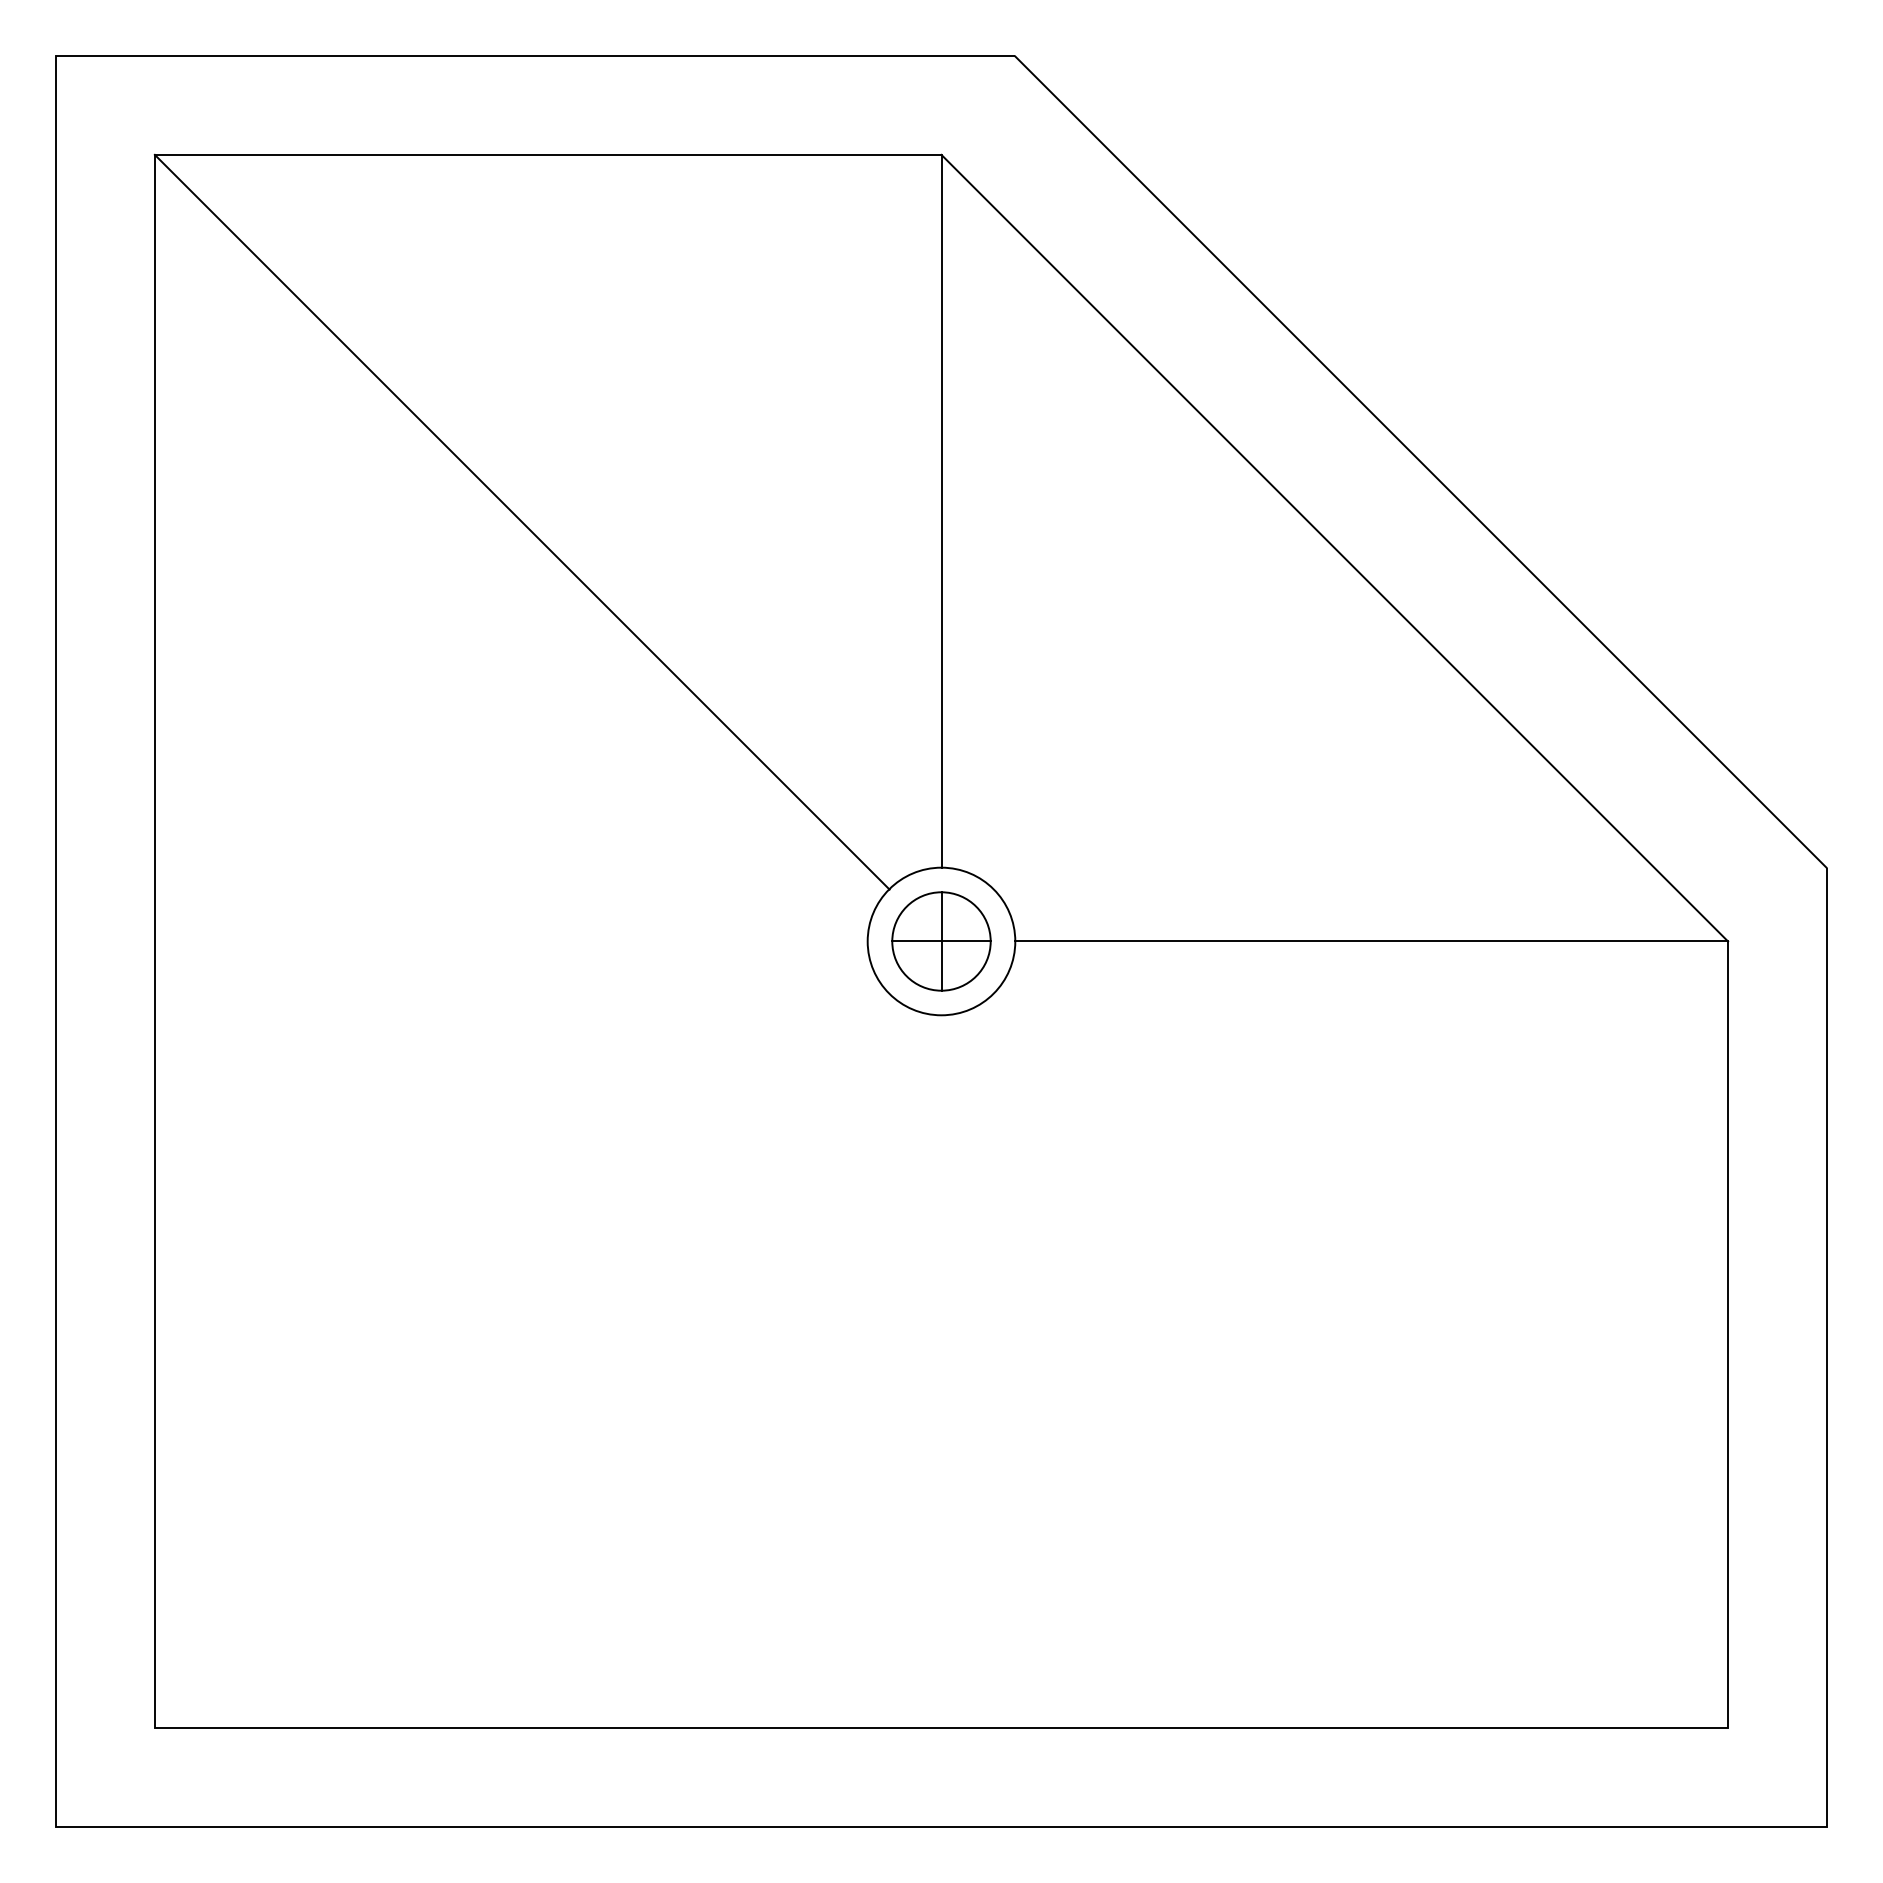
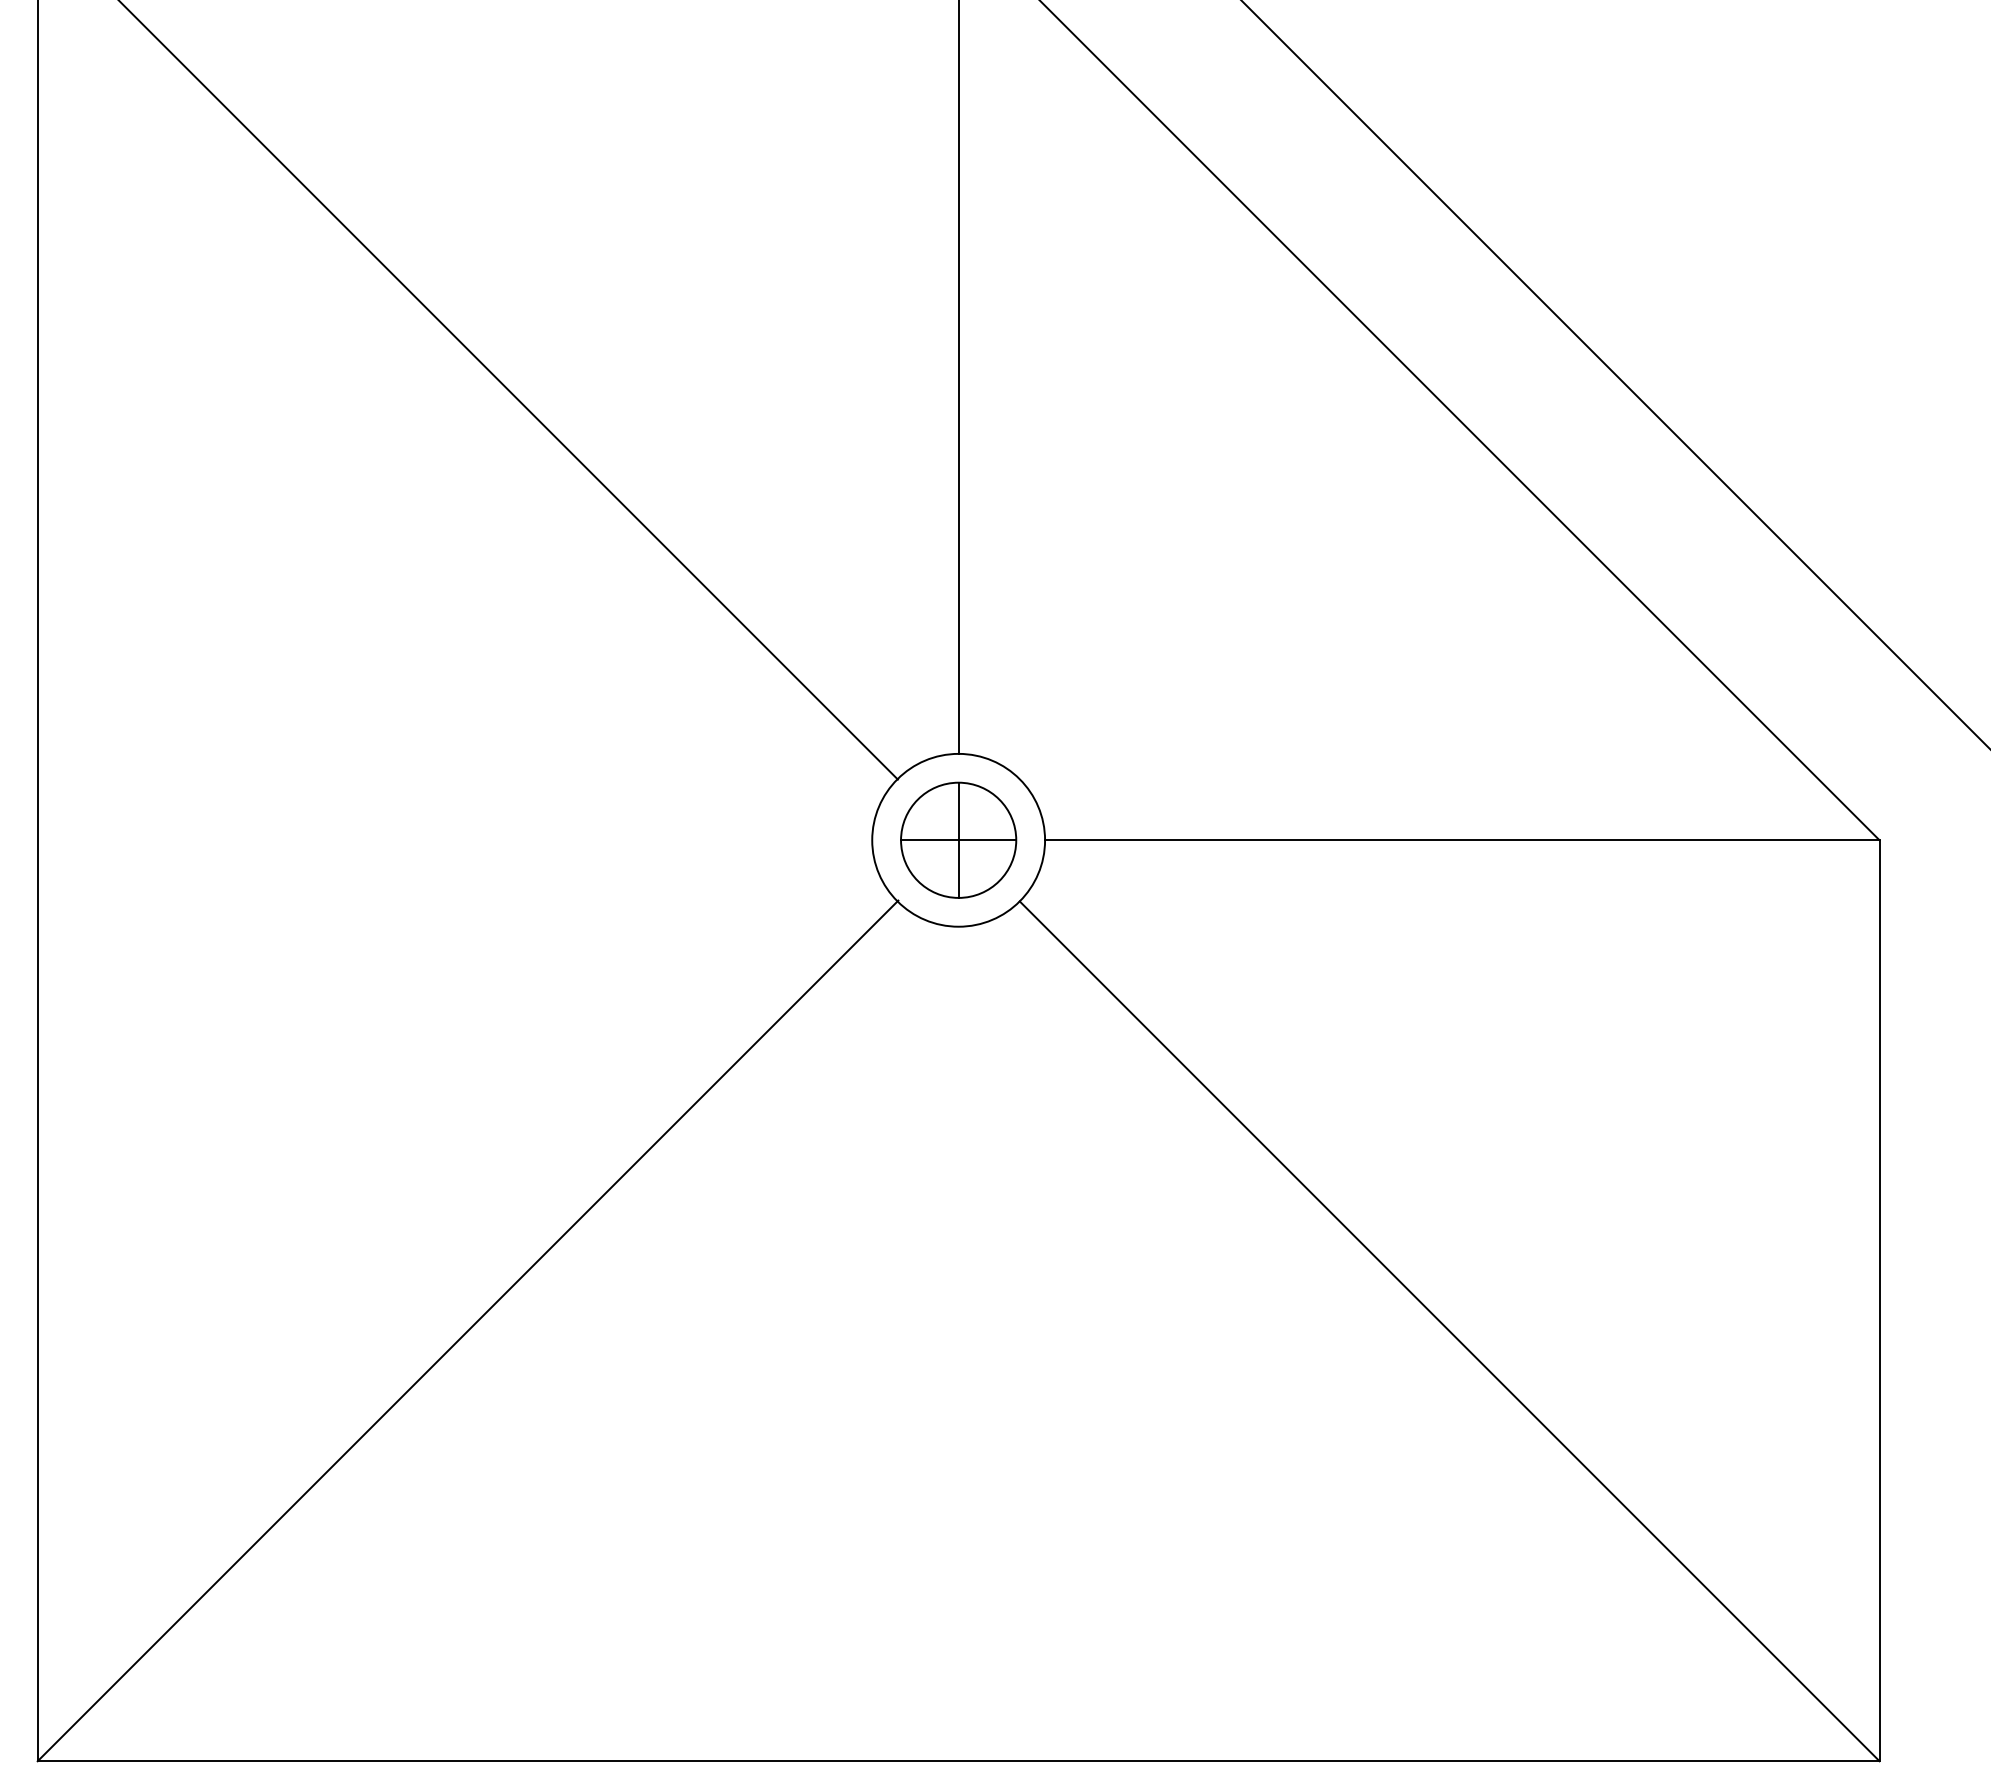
line: (521, 1360) -> (466, 1330), added
line: (1360, 1360) -> (1449, 1330), added

